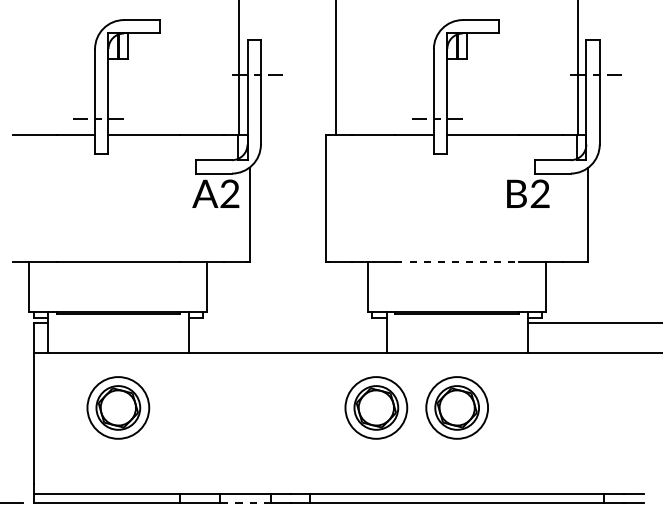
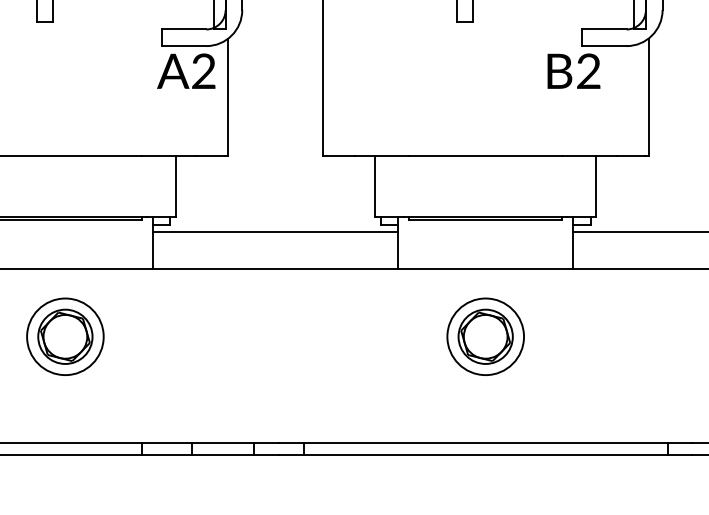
line: (457, 261) -> (486, 155), dashed -> solid
line: (287, 323) -> (275, 232), added
part: (376, 407) -> (385, 336), removed
line: (244, 503) -> (221, 455), dashed -> solid

